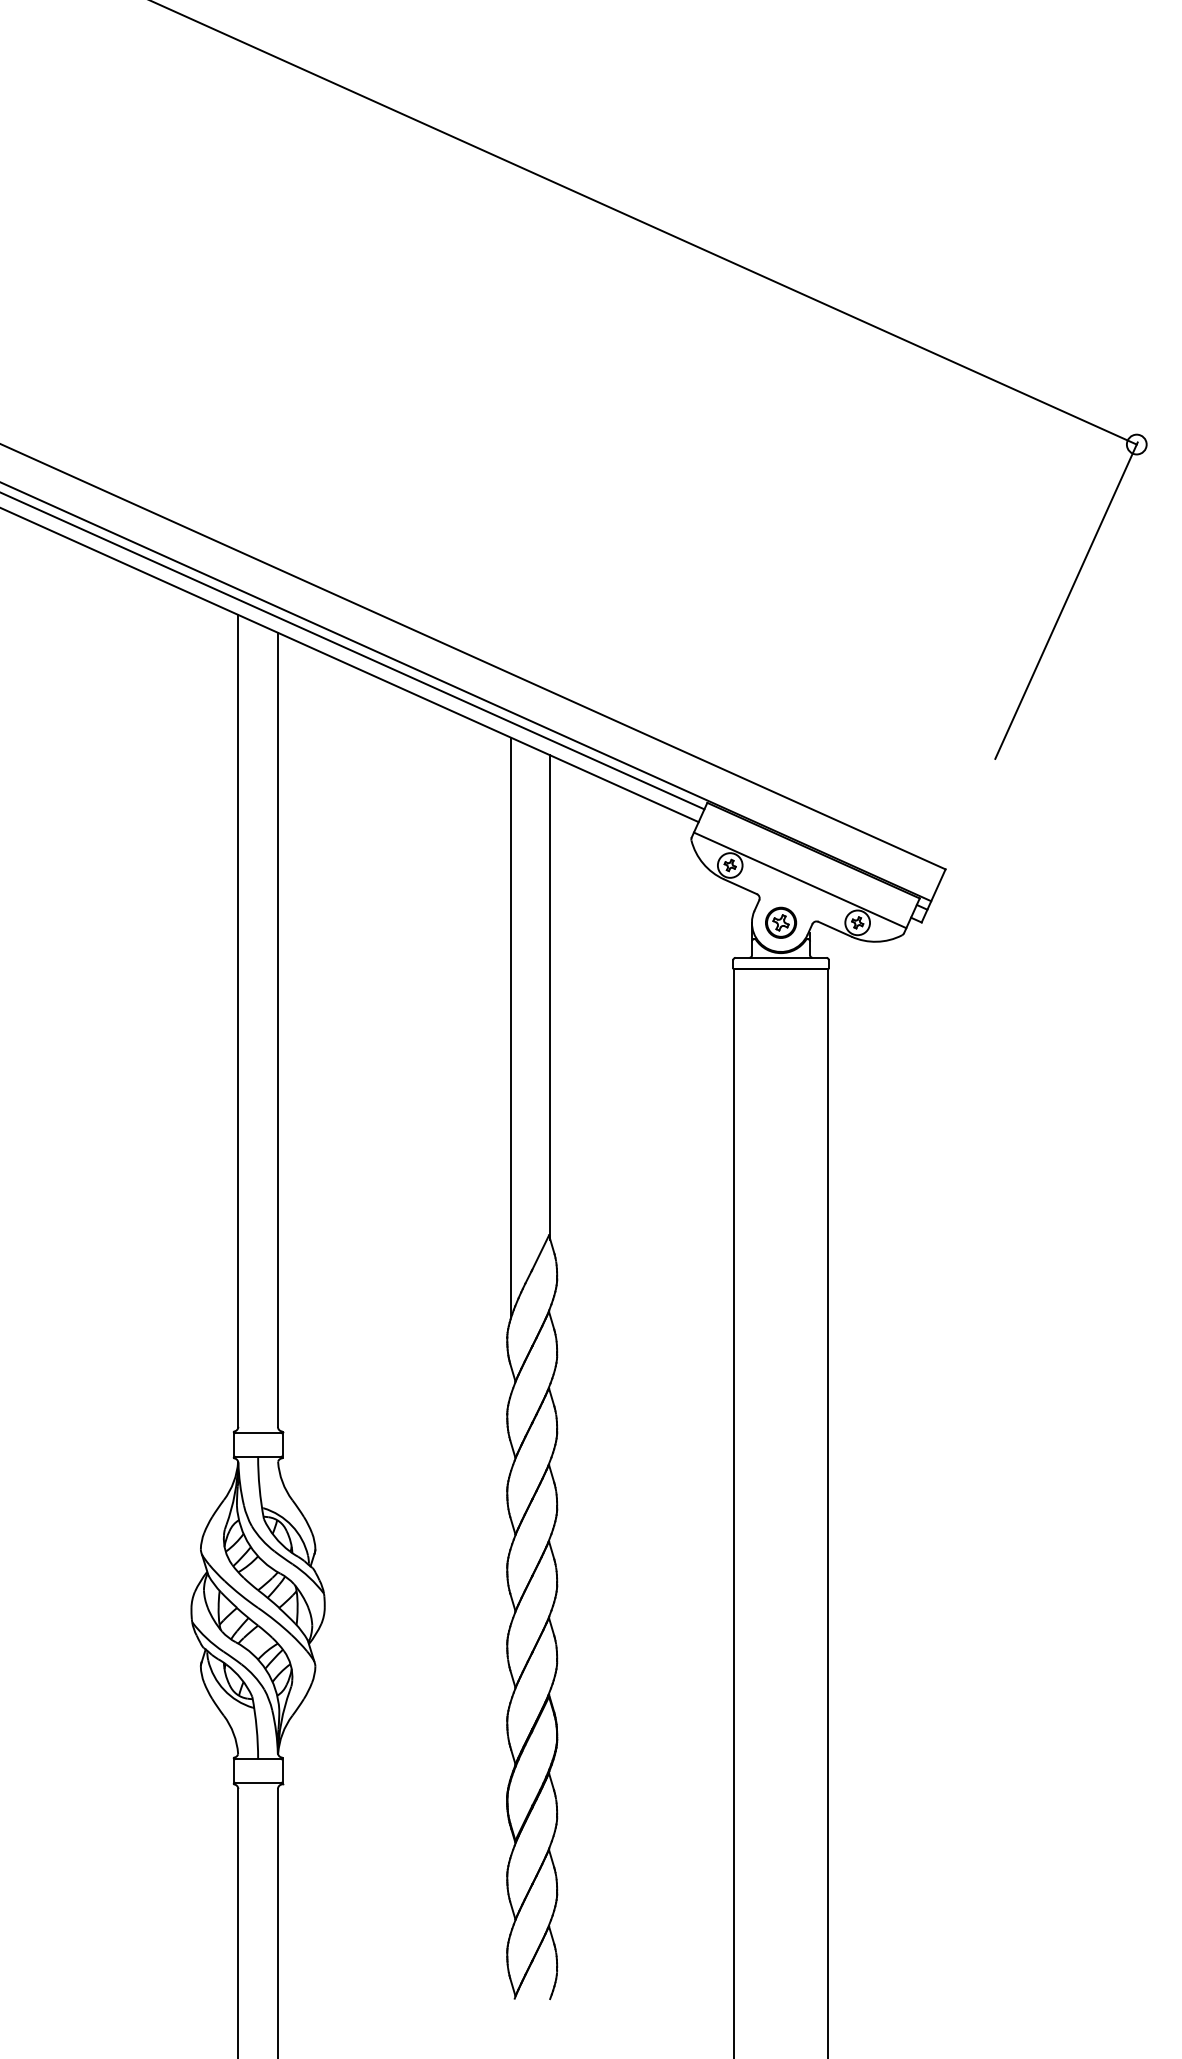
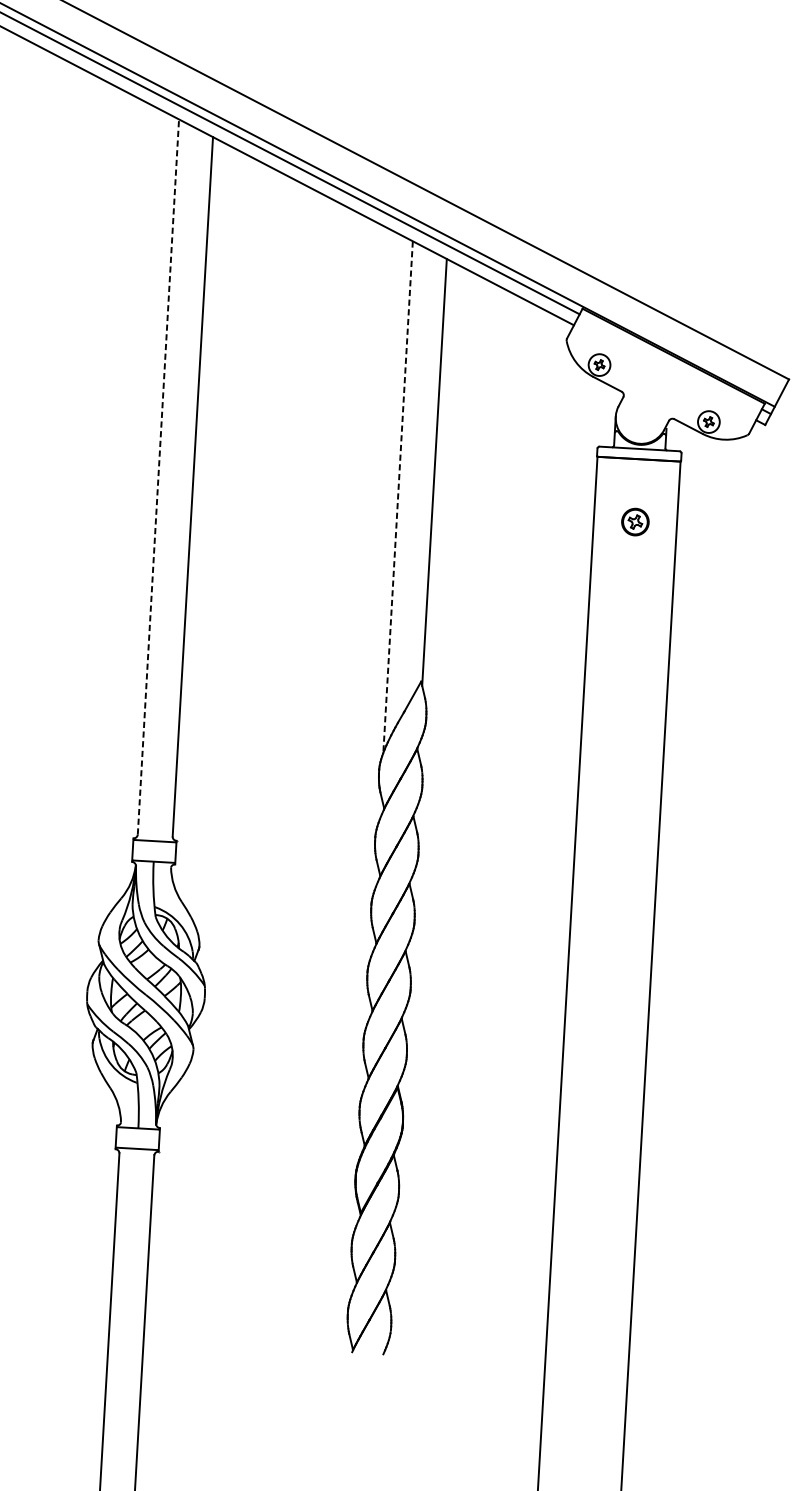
line: (799, 880) -> (659, 381), removed
part: (781, 922) -> (635, 521), moved
line: (238, 1020) -> (158, 476), solid -> dashed
line: (510, 1027) -> (397, 496), solid -> dashed

